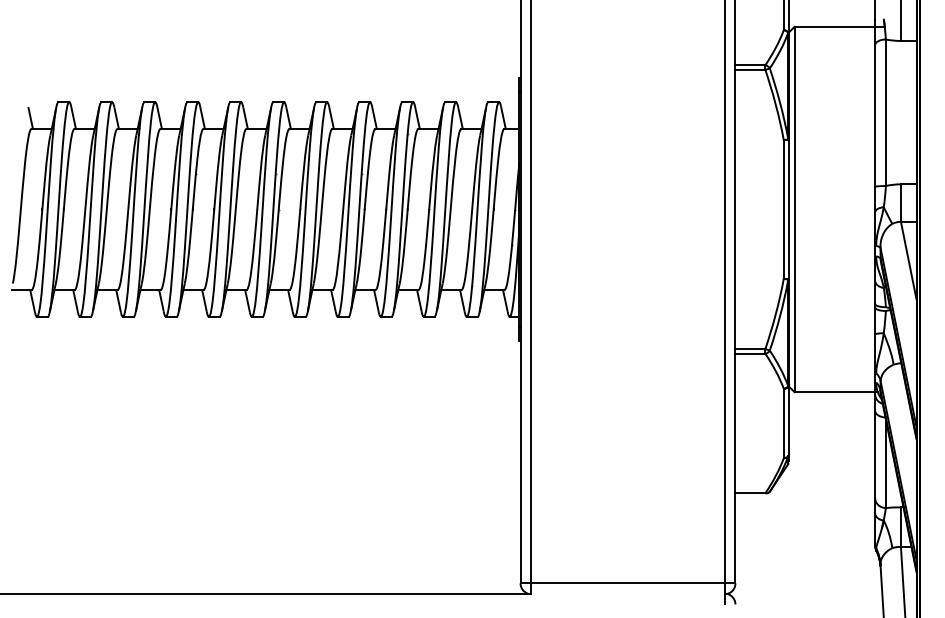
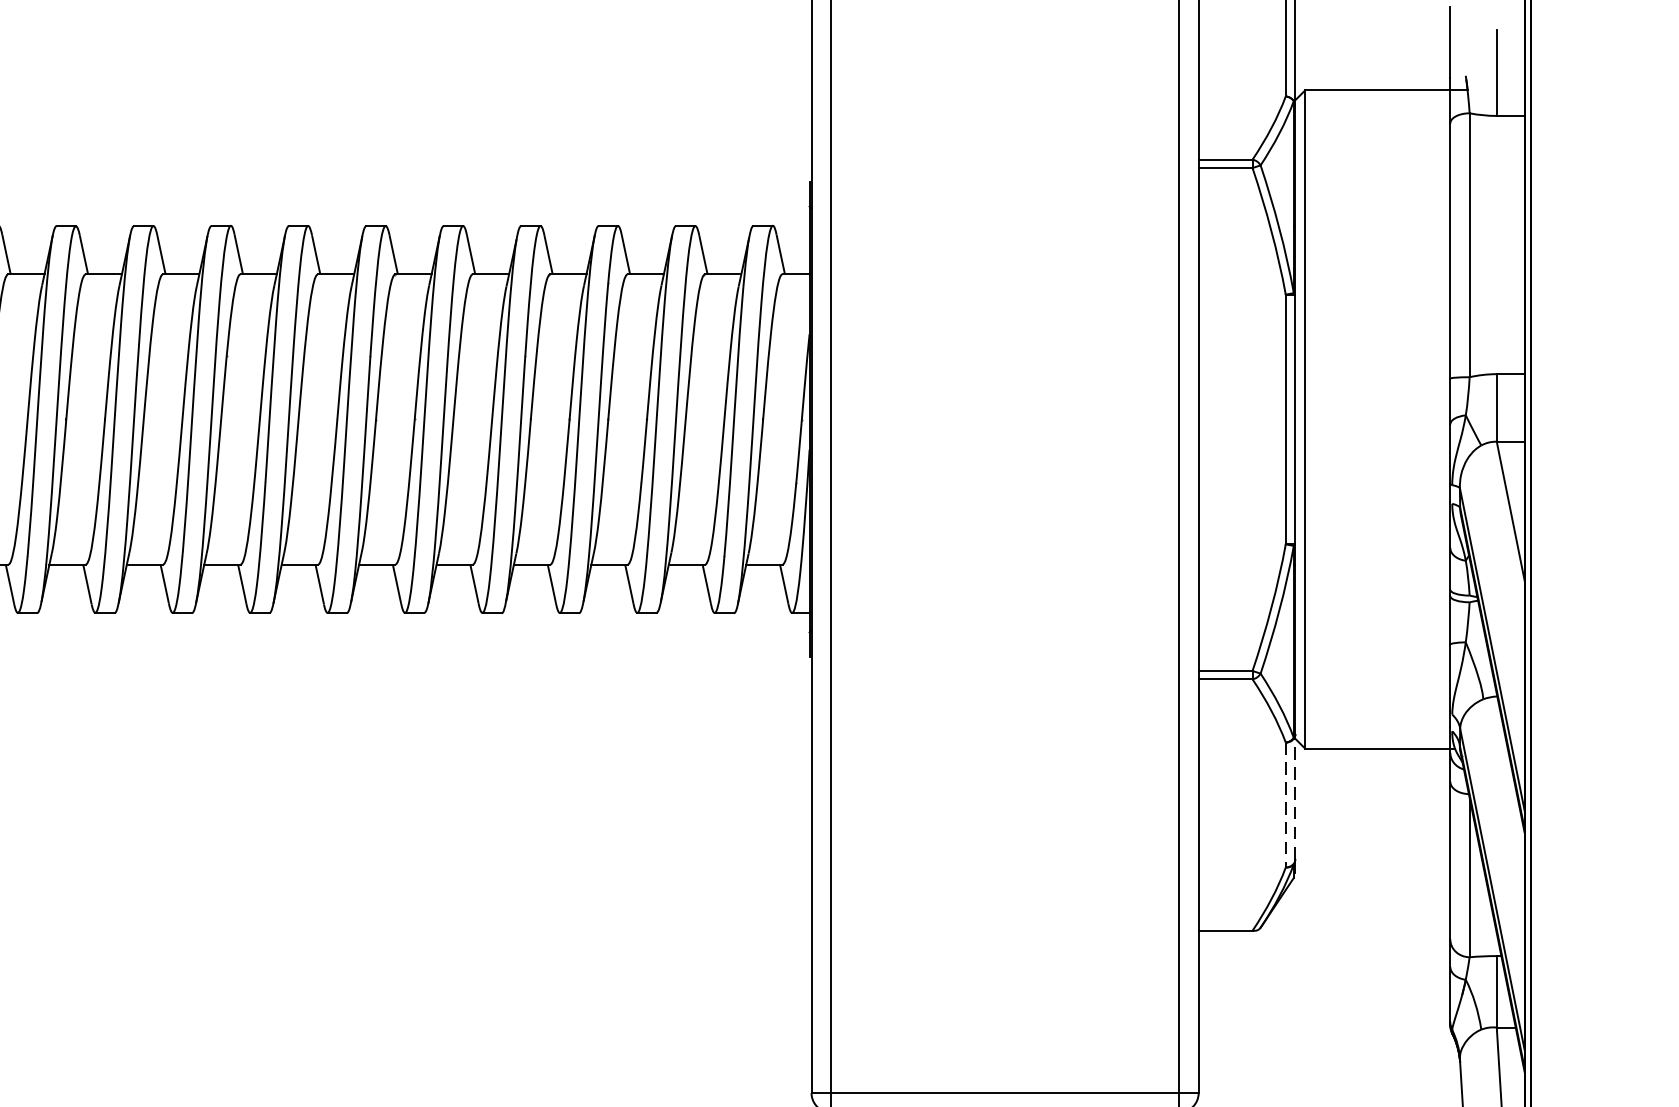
line: (789, 418) -> (1296, 795), solid -> dashed
line: (783, 423) -> (1285, 804), solid -> dashed

